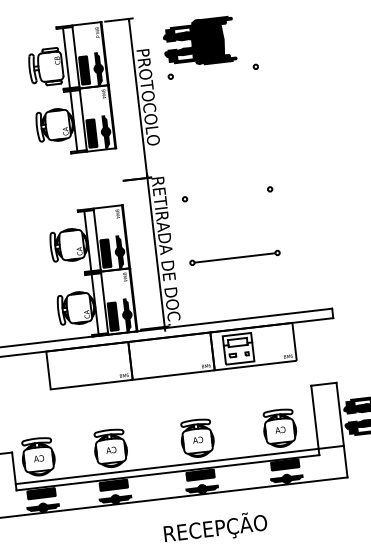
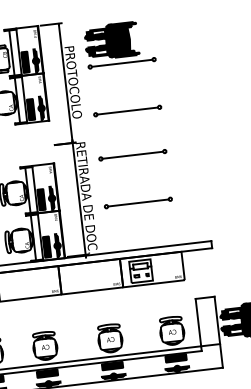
line: (213, 71) -> (122, 63), added
part: (220, 135) -> (127, 111), added
line: (227, 194) -> (132, 155), added

